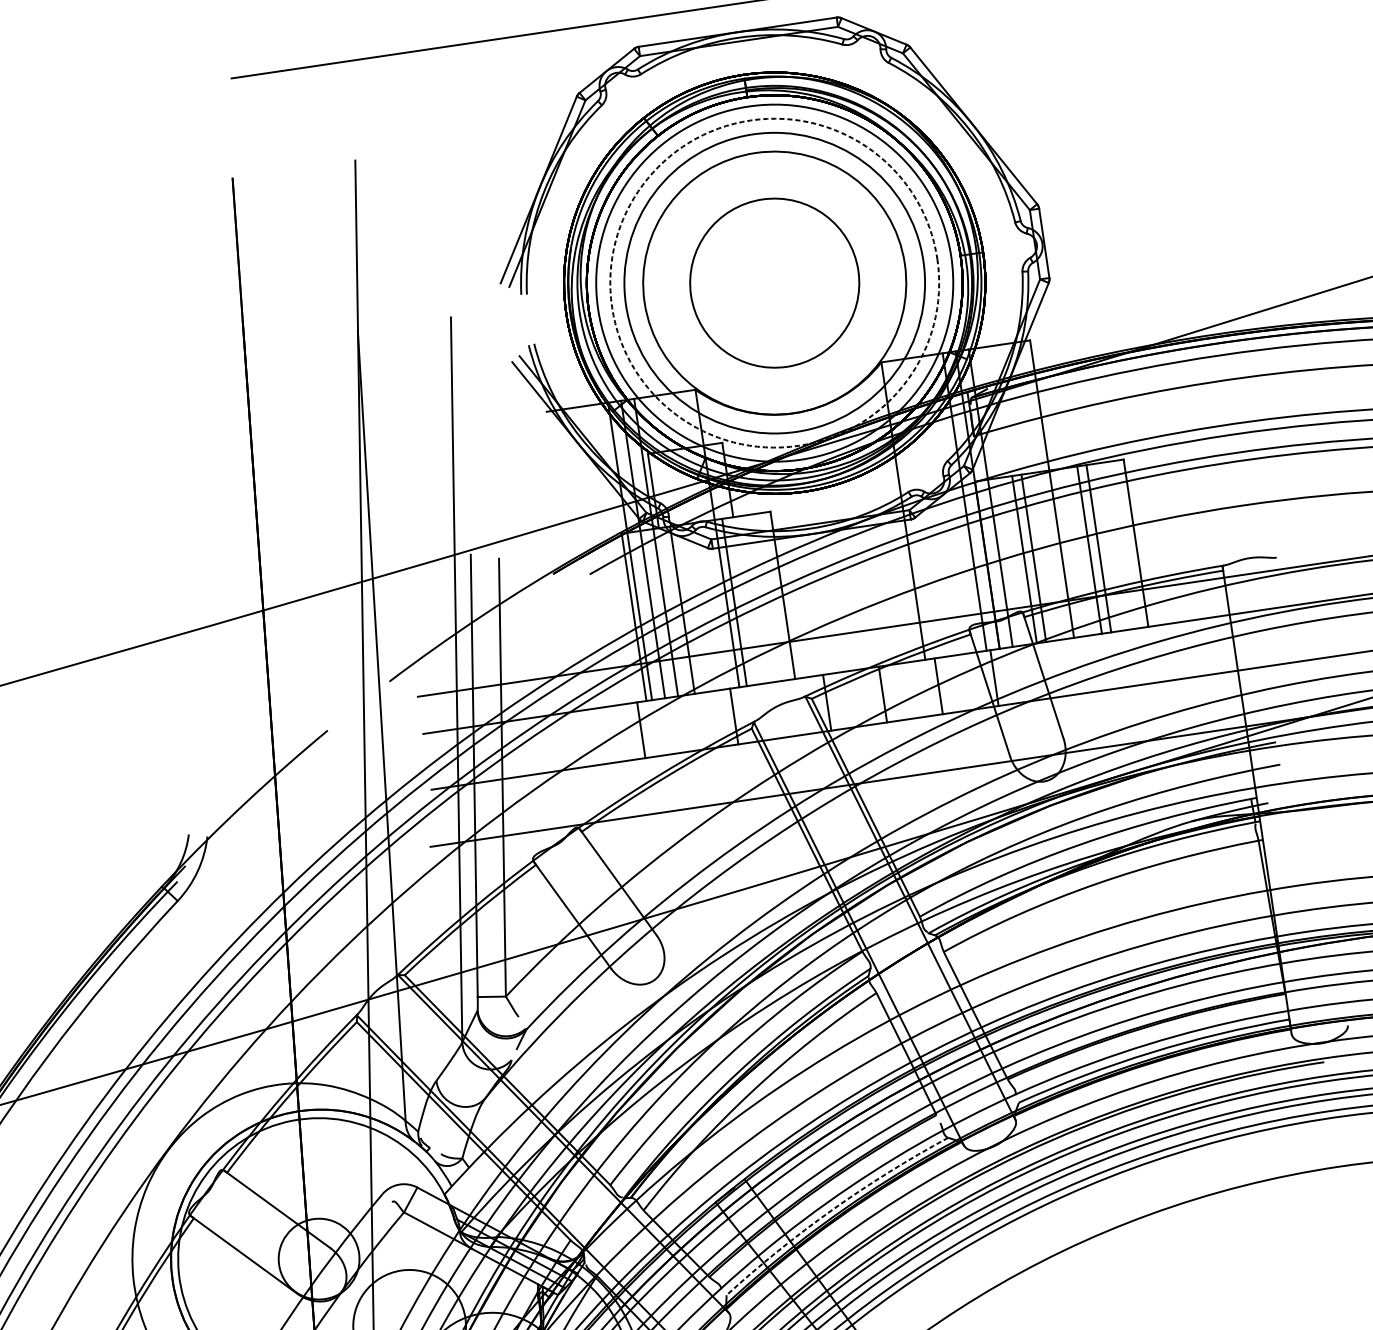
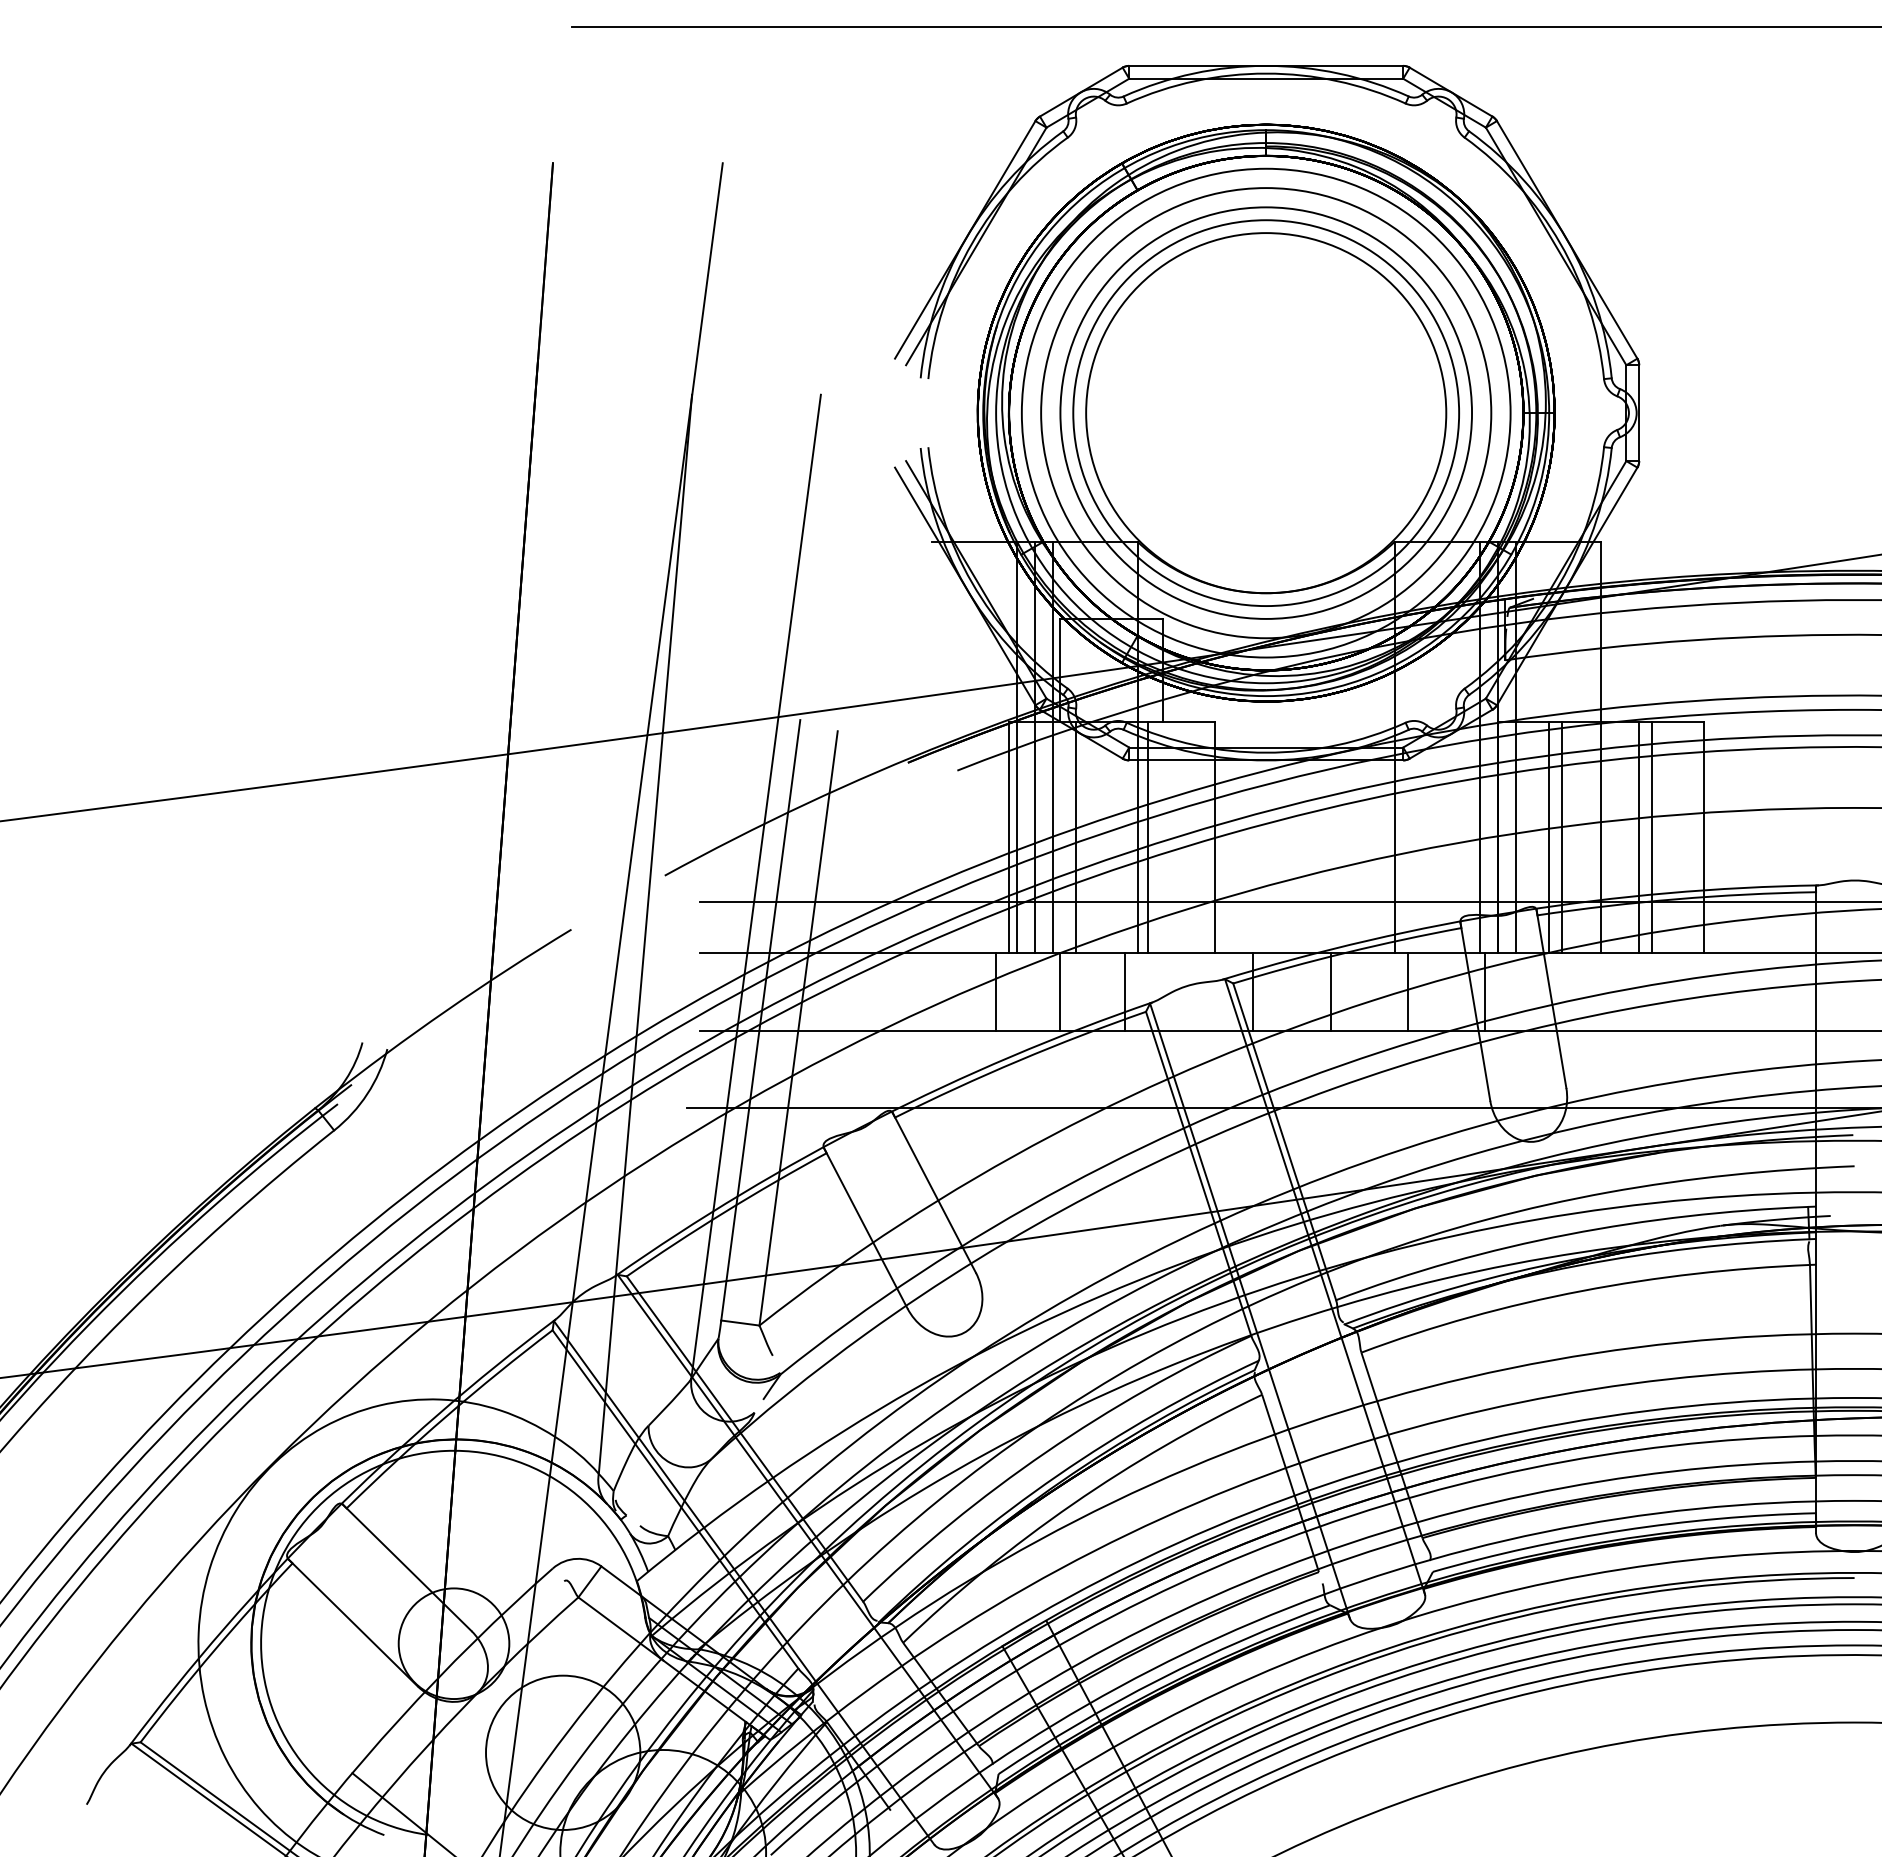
circle: (774, 283) -> (1266, 413), dashed -> solid
circle: (774, 283) -> (1266, 413), size x1.67
line: (687, 723) -> (1060, 991), added
arc: (832, 1209) -> (1159, 1679), dashed -> solid

